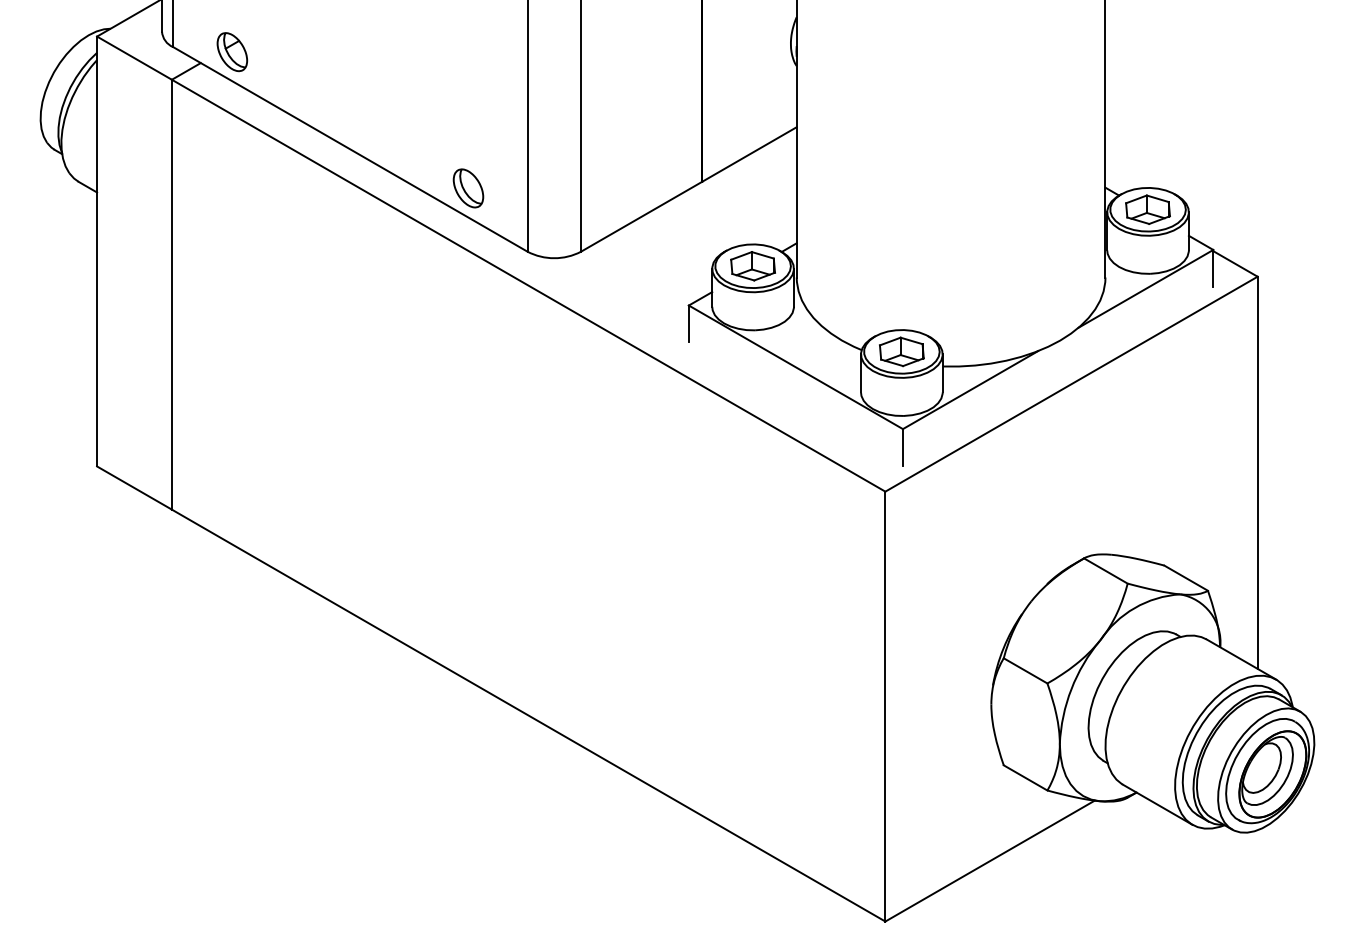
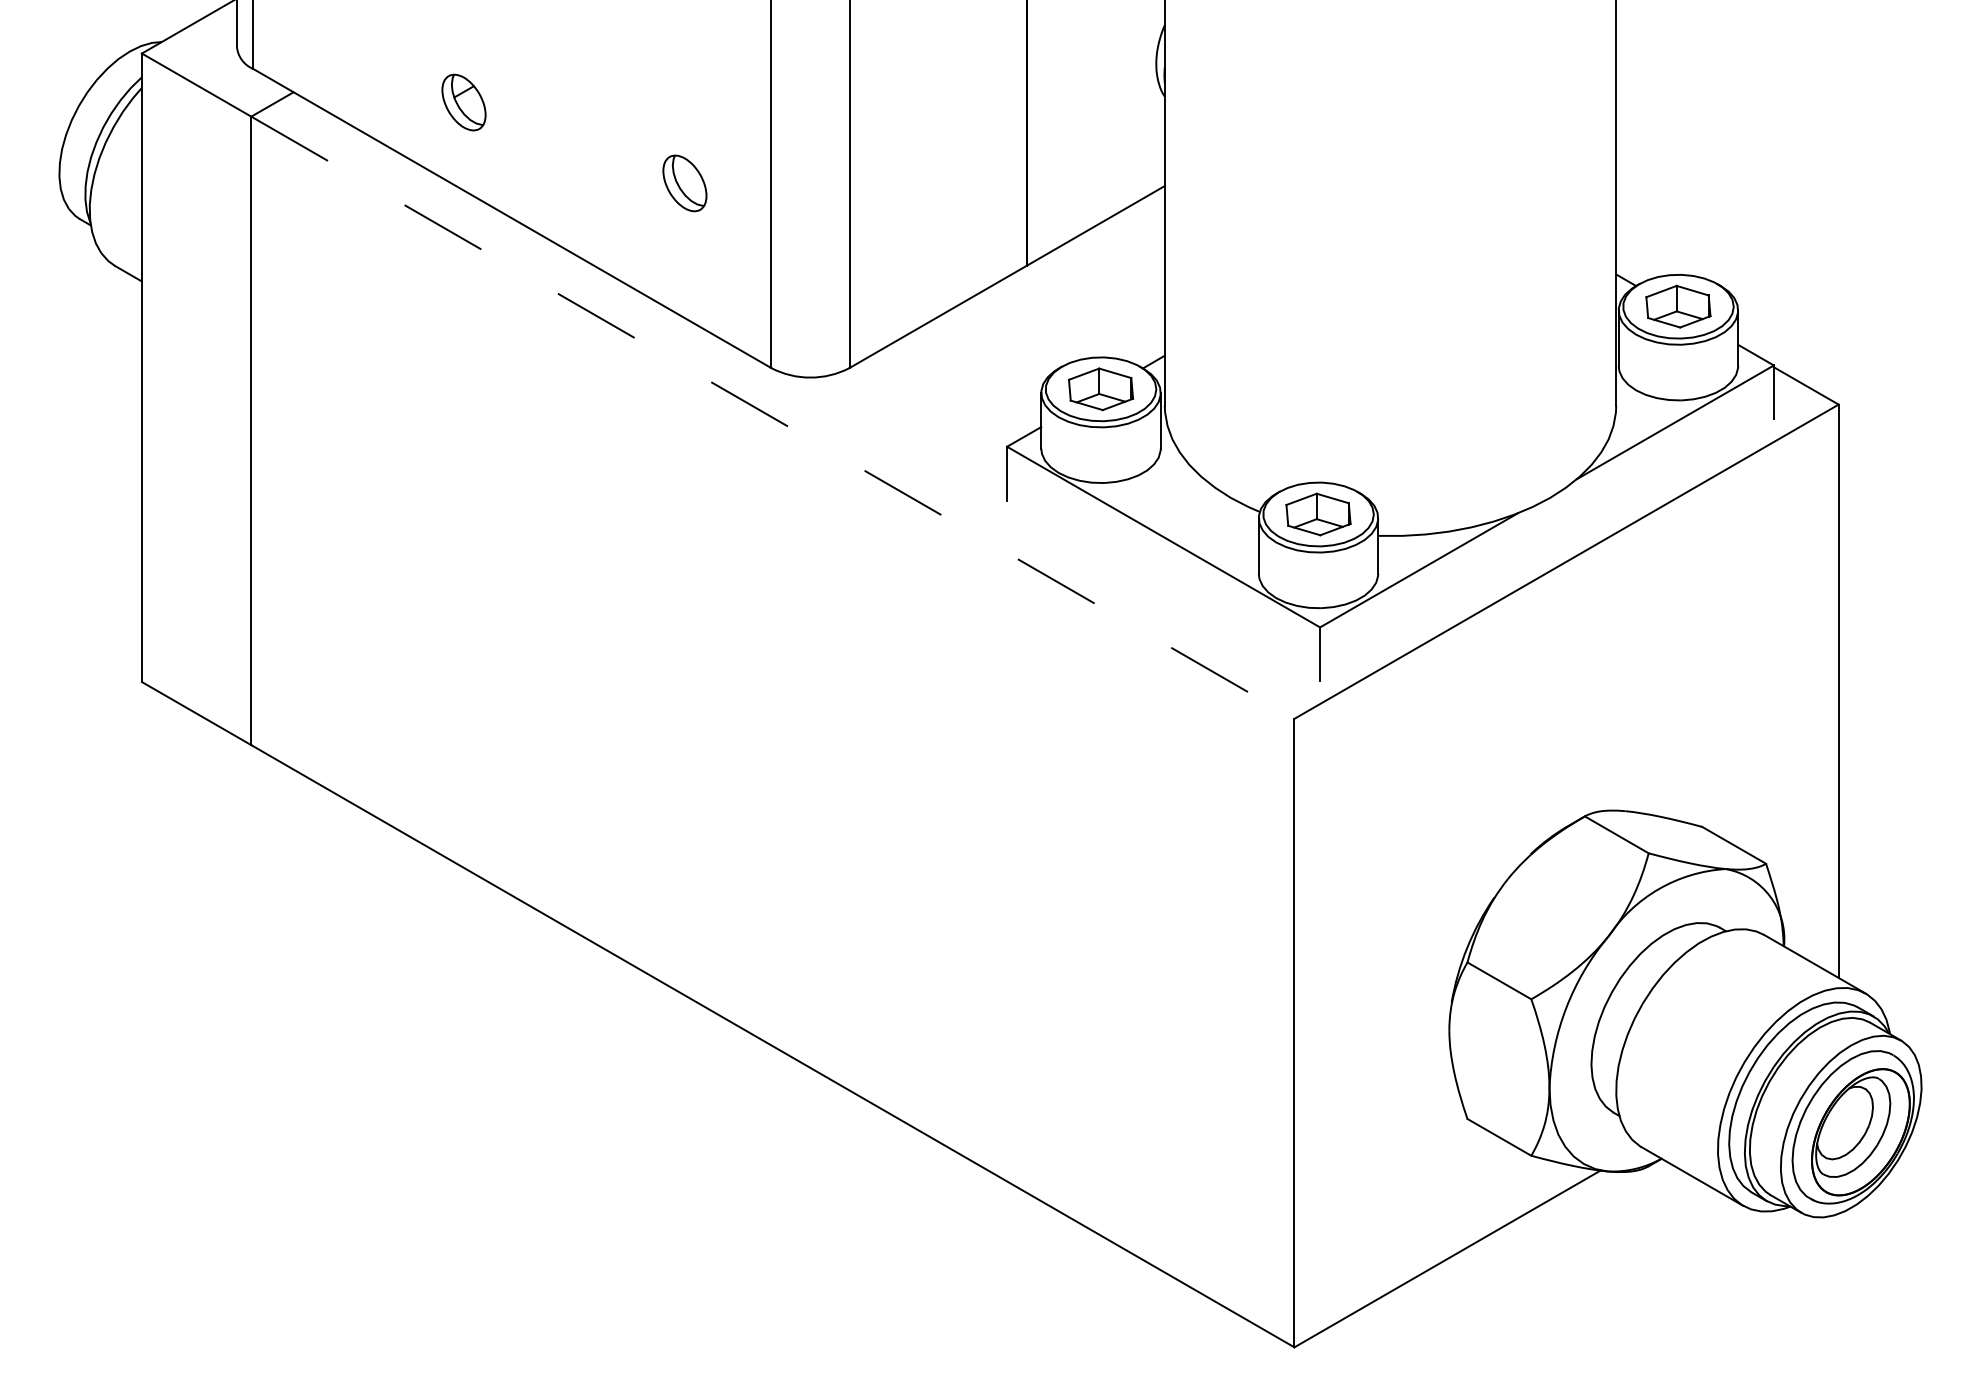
part: (232, 52) -> (464, 103), moved
part: (468, 188) -> (684, 183), moved
line: (528, 285) -> (772, 417), solid -> dashed

